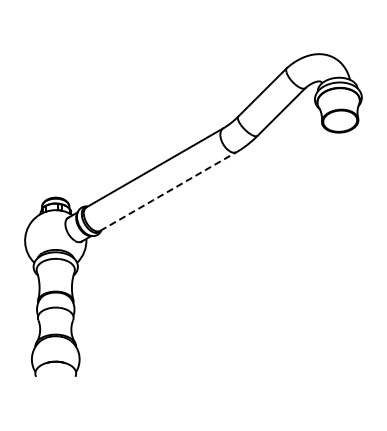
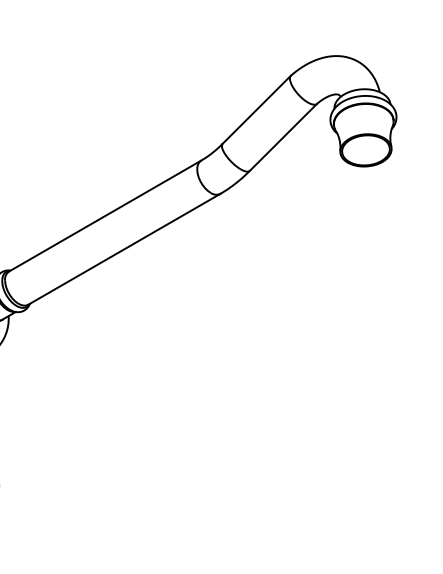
line: (168, 191) -> (124, 249), dashed -> solid

